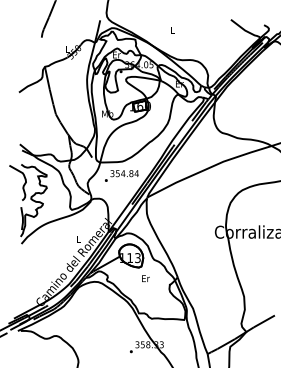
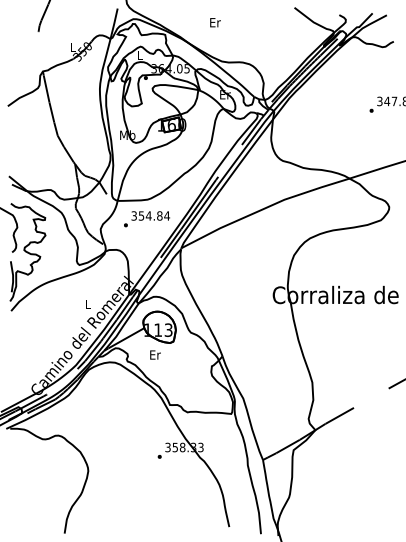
text: (172, 30) -> (215, 22), L -> Er
text: (117, 55) -> (140, 55), Er -> L
text: (145, 278) -> (155, 354), moved

